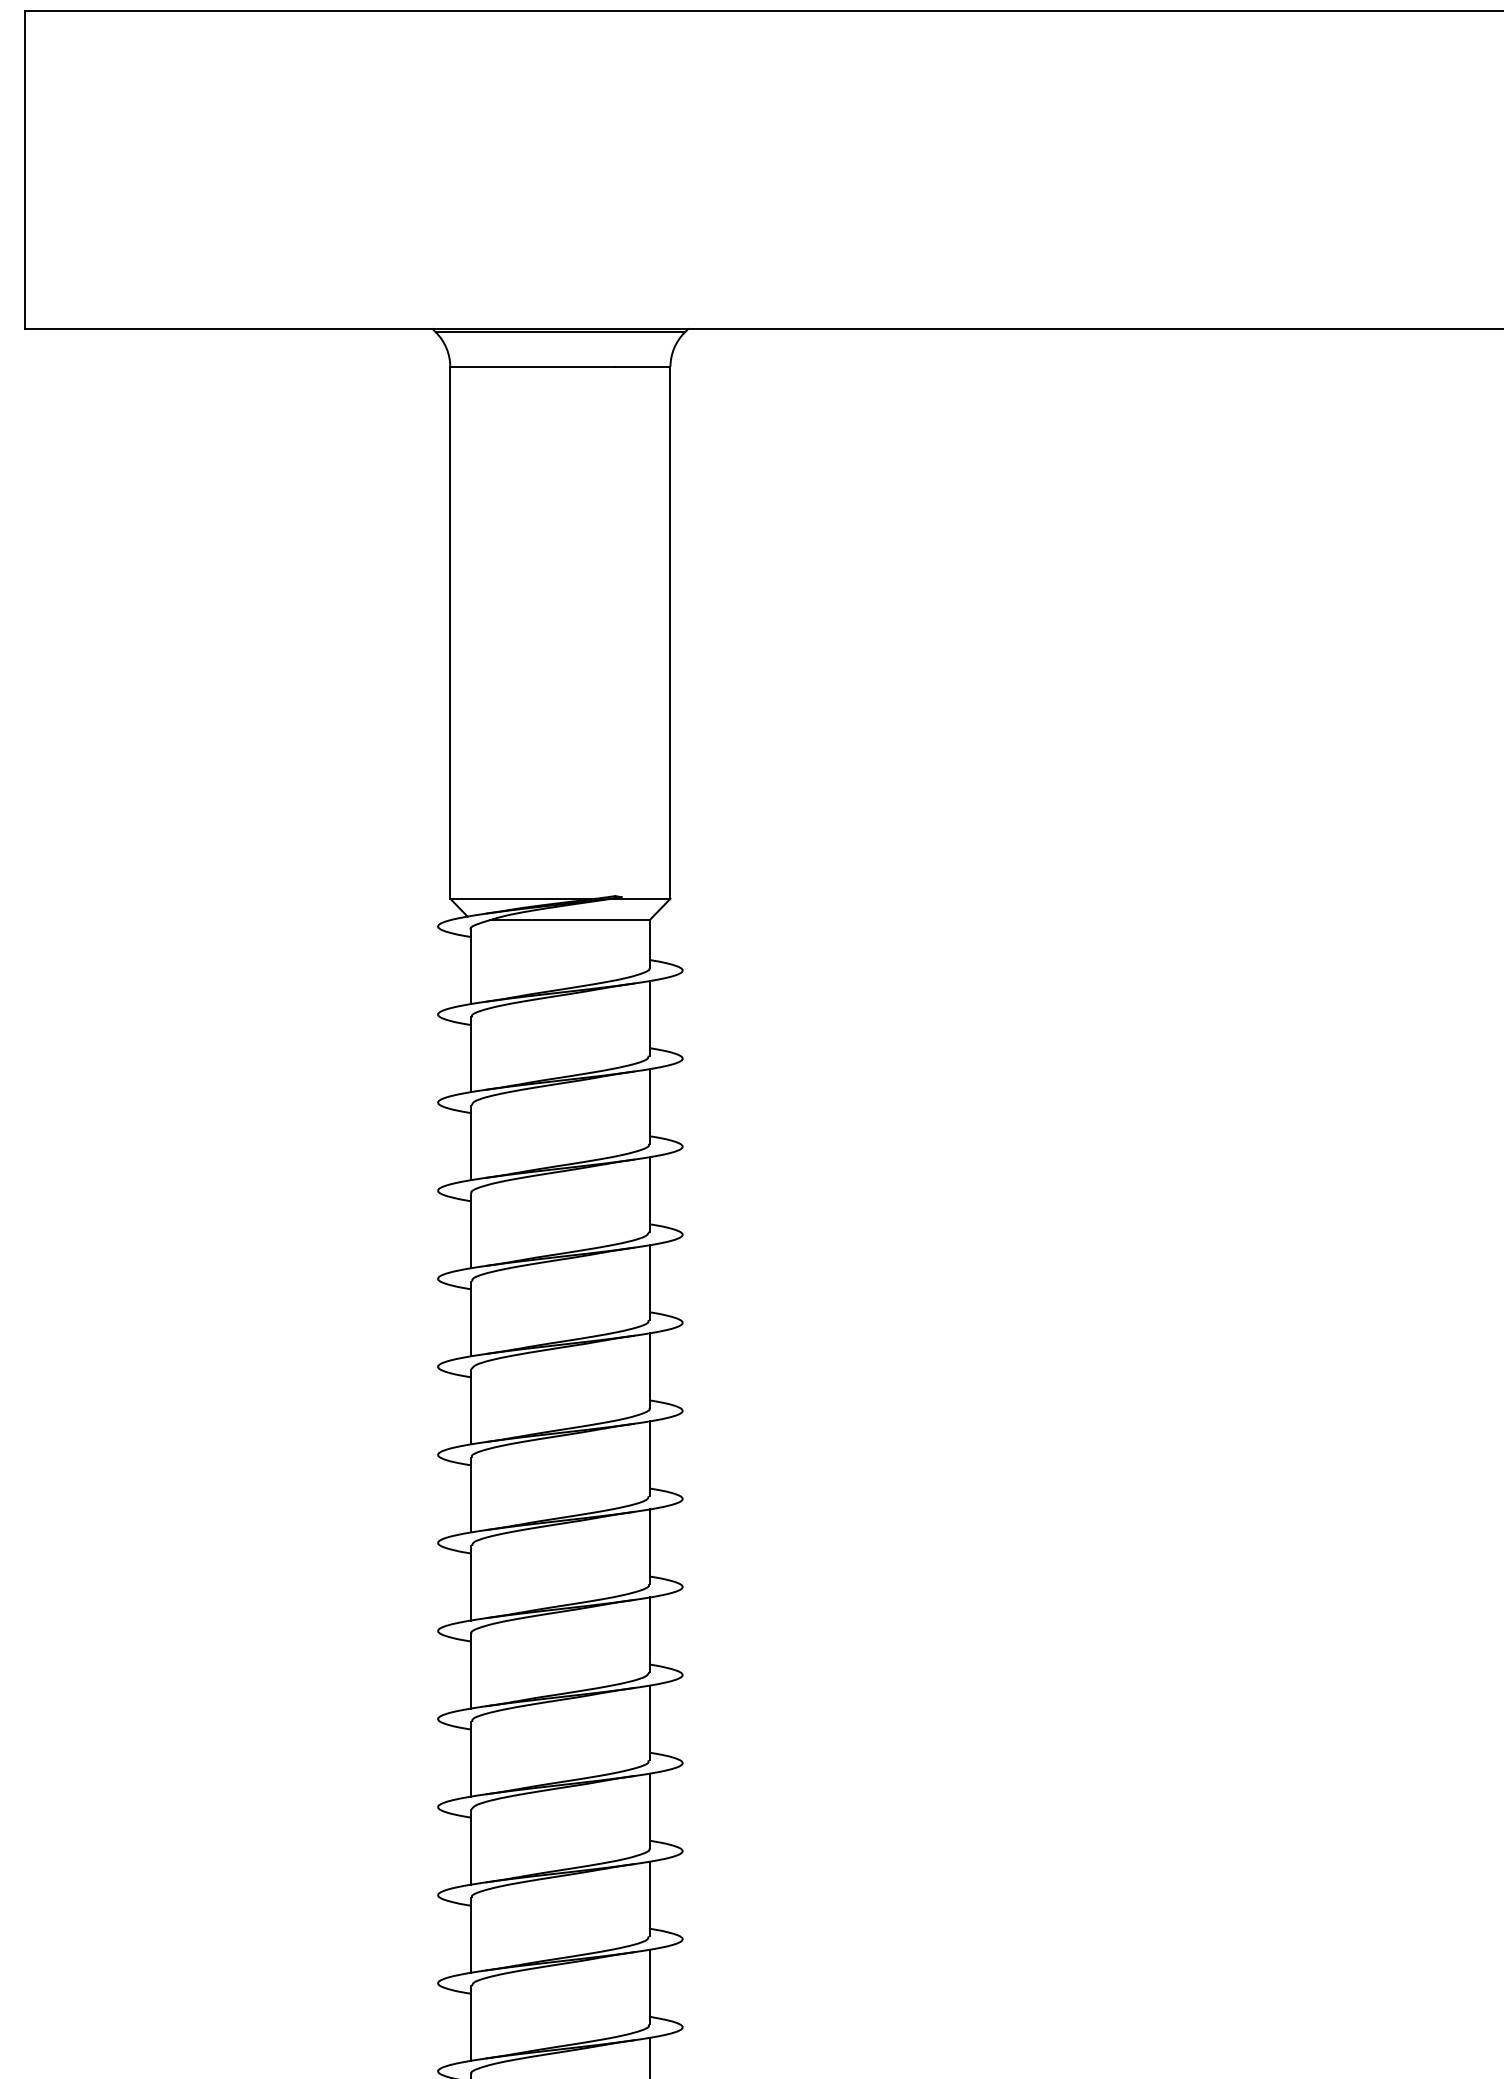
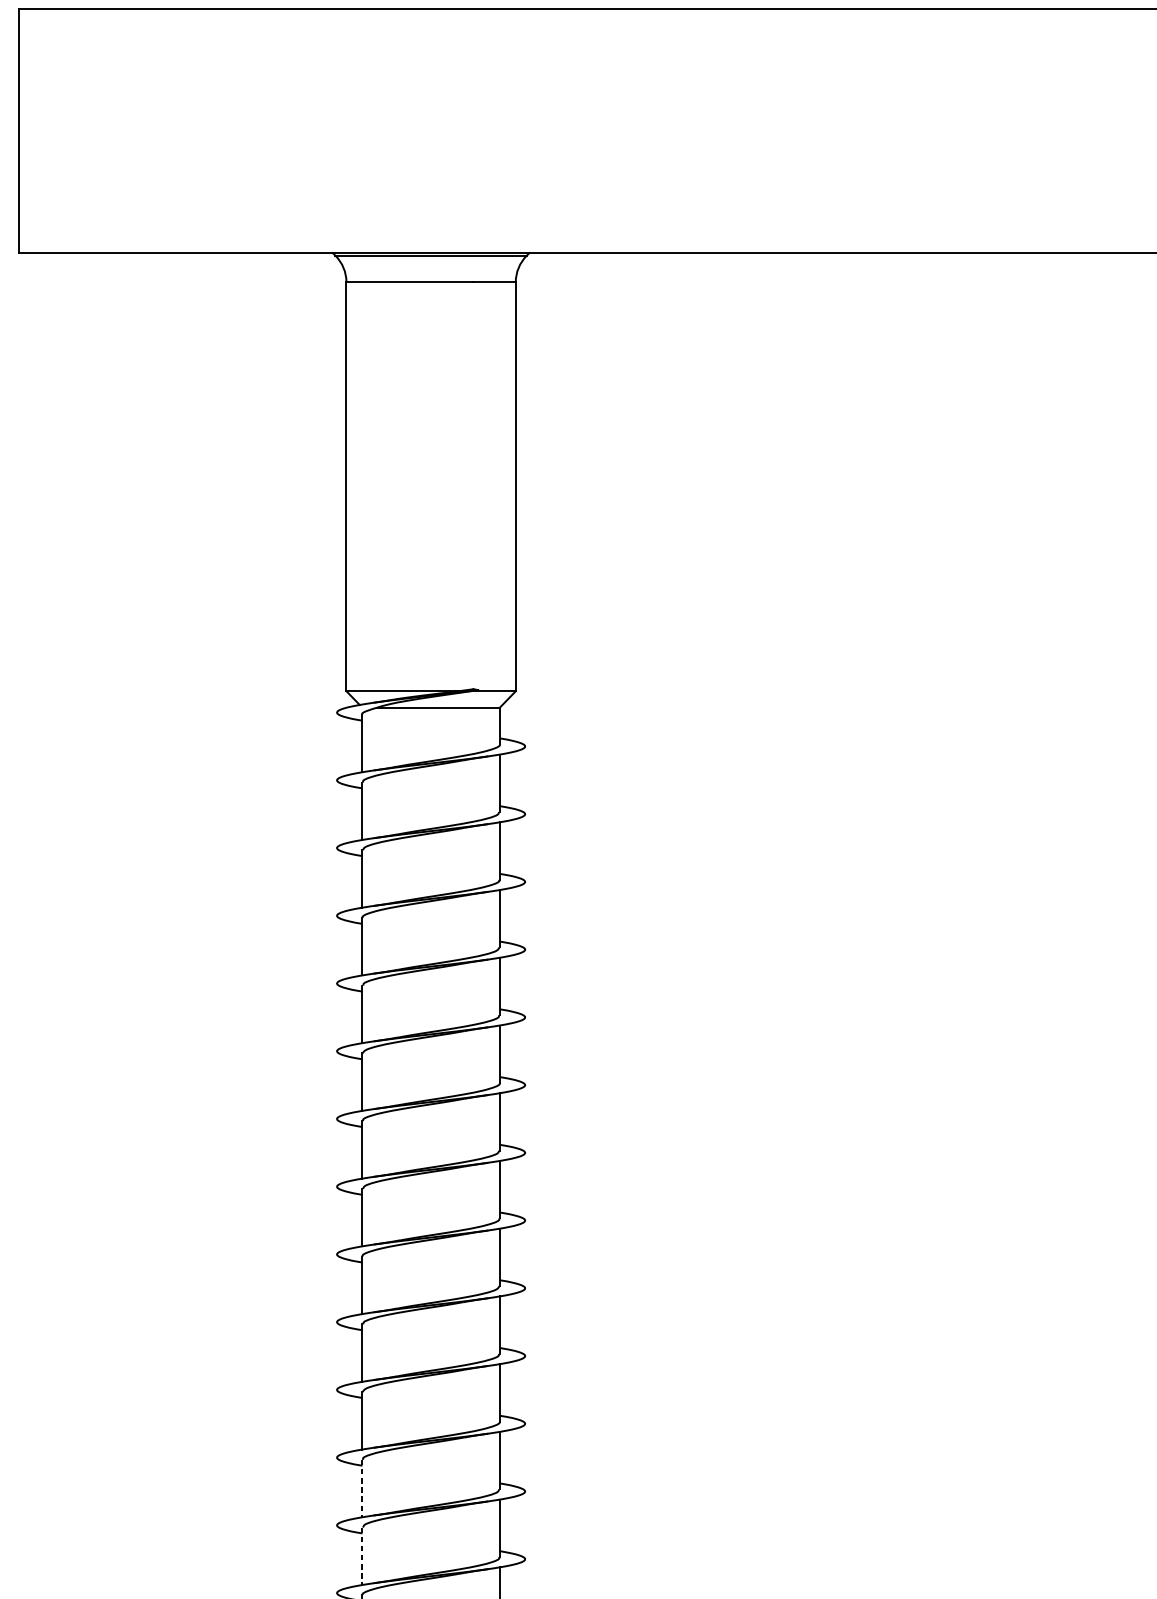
line: (471, 1935) -> (362, 1488), solid -> dashed
line: (471, 2024) -> (362, 1557), solid -> dashed

